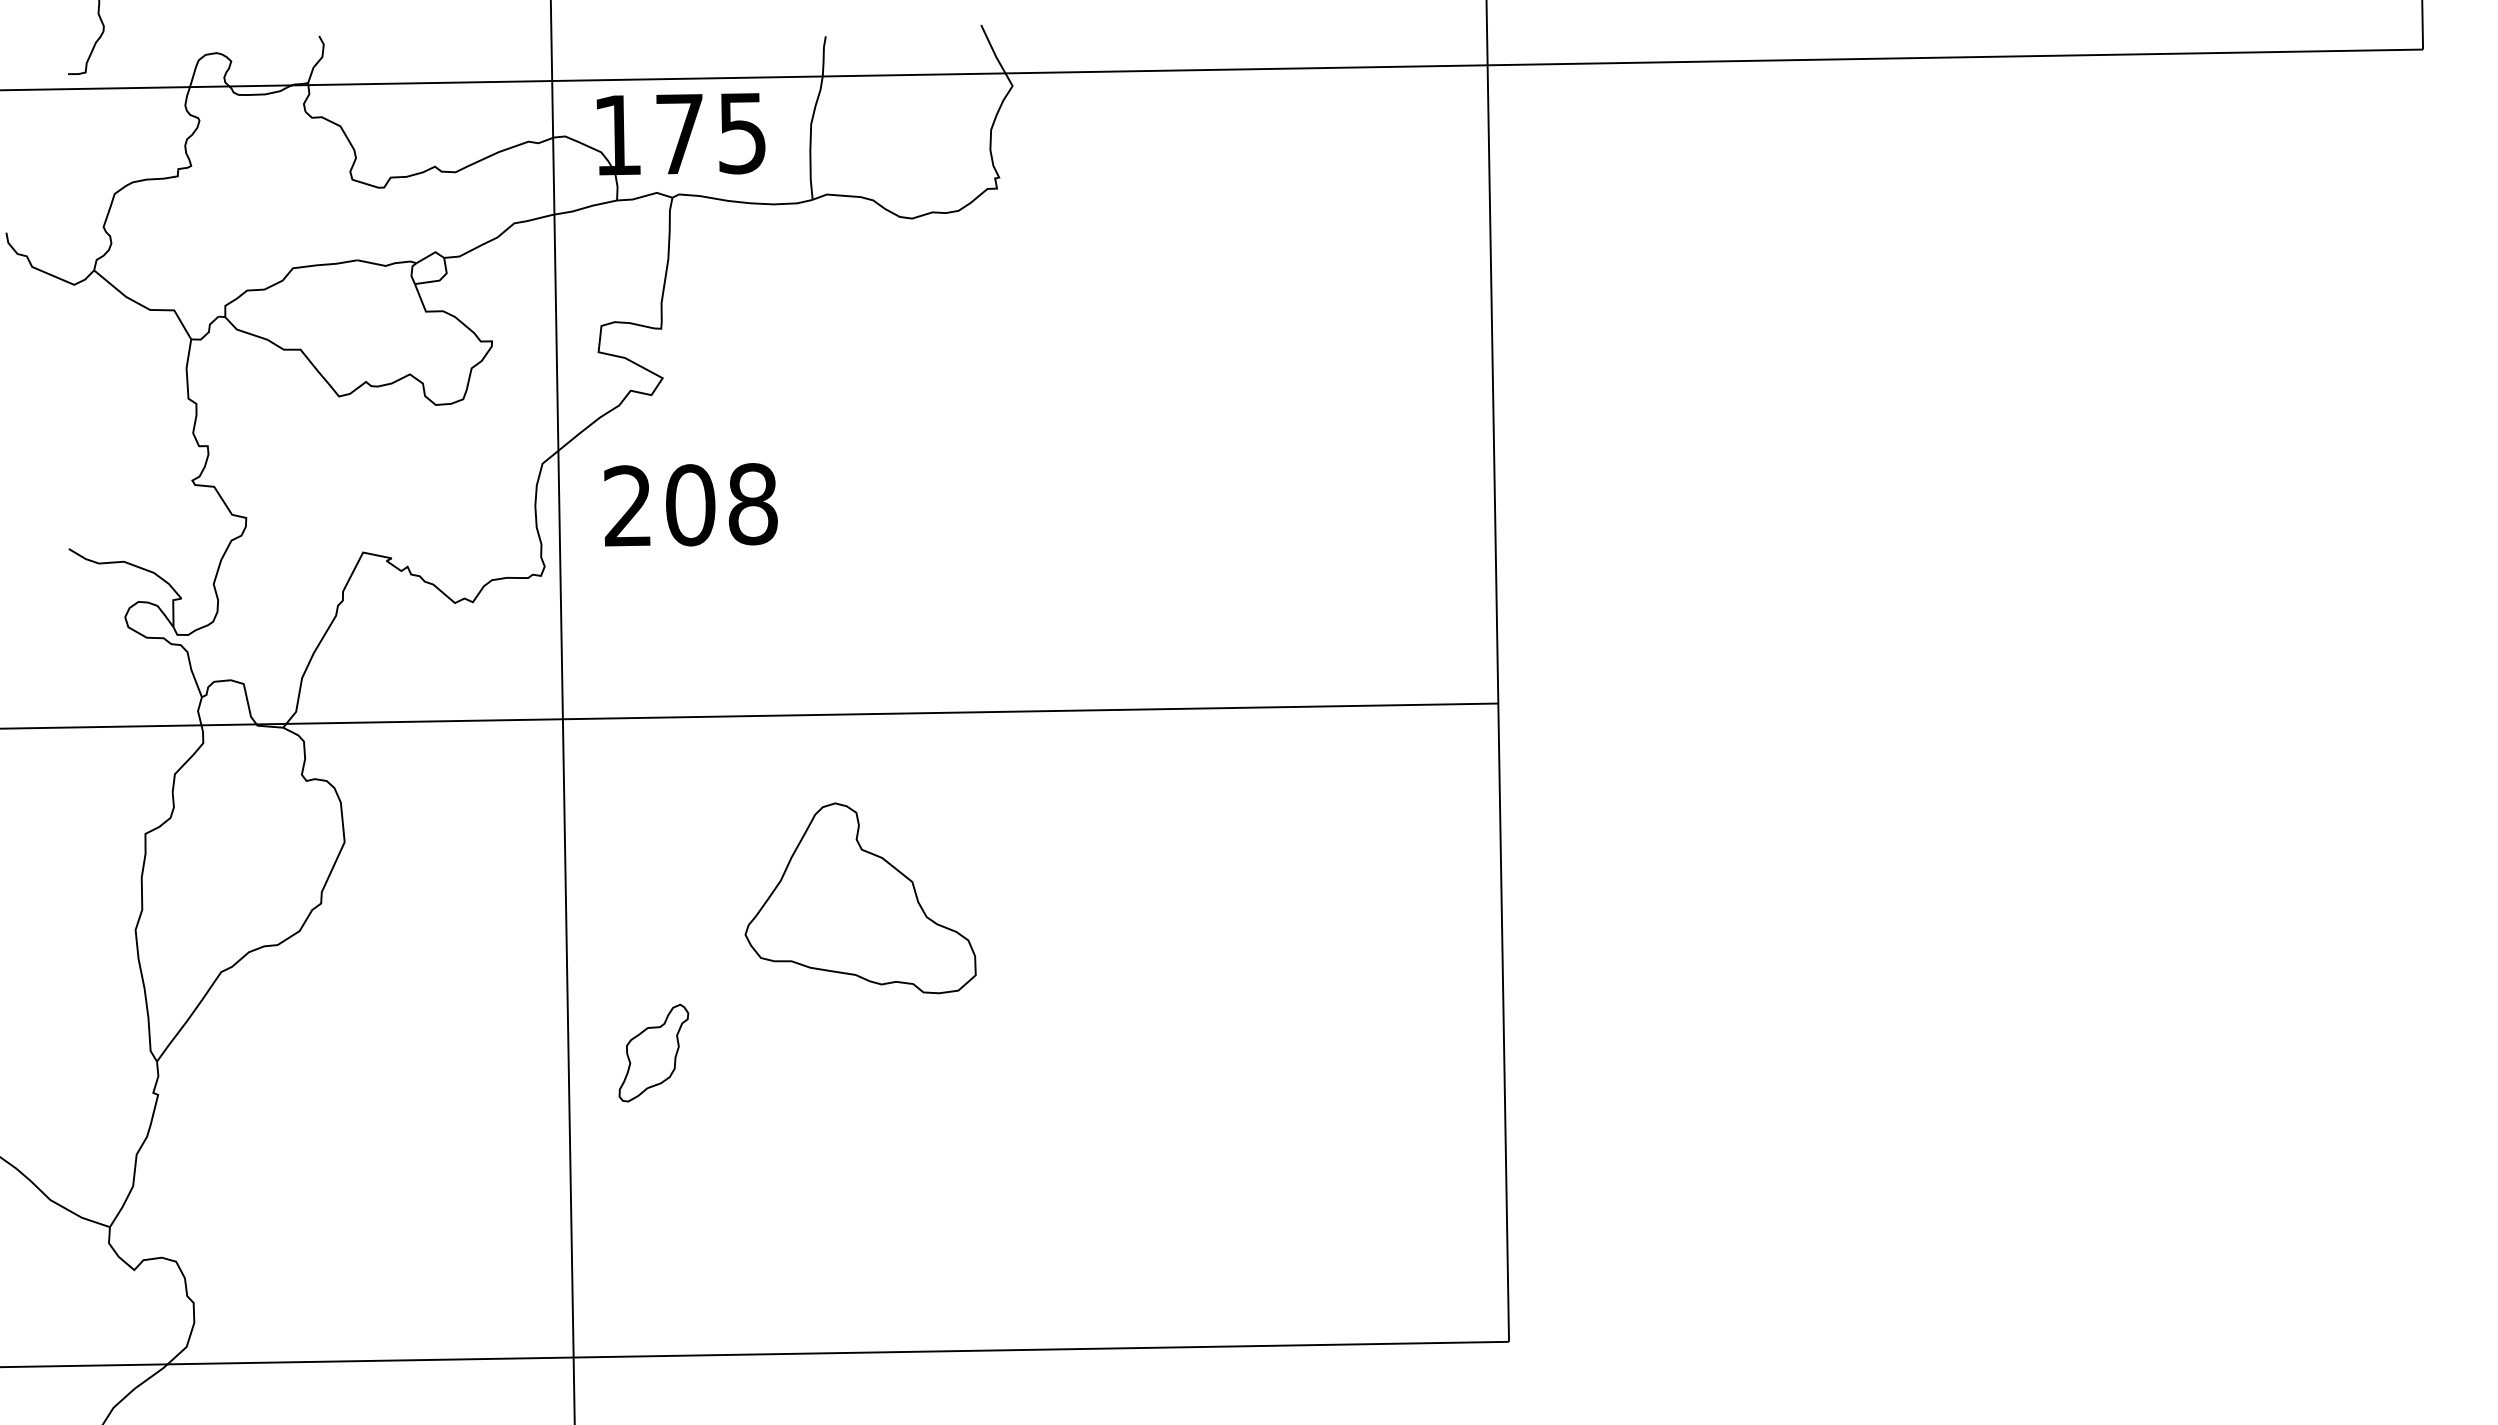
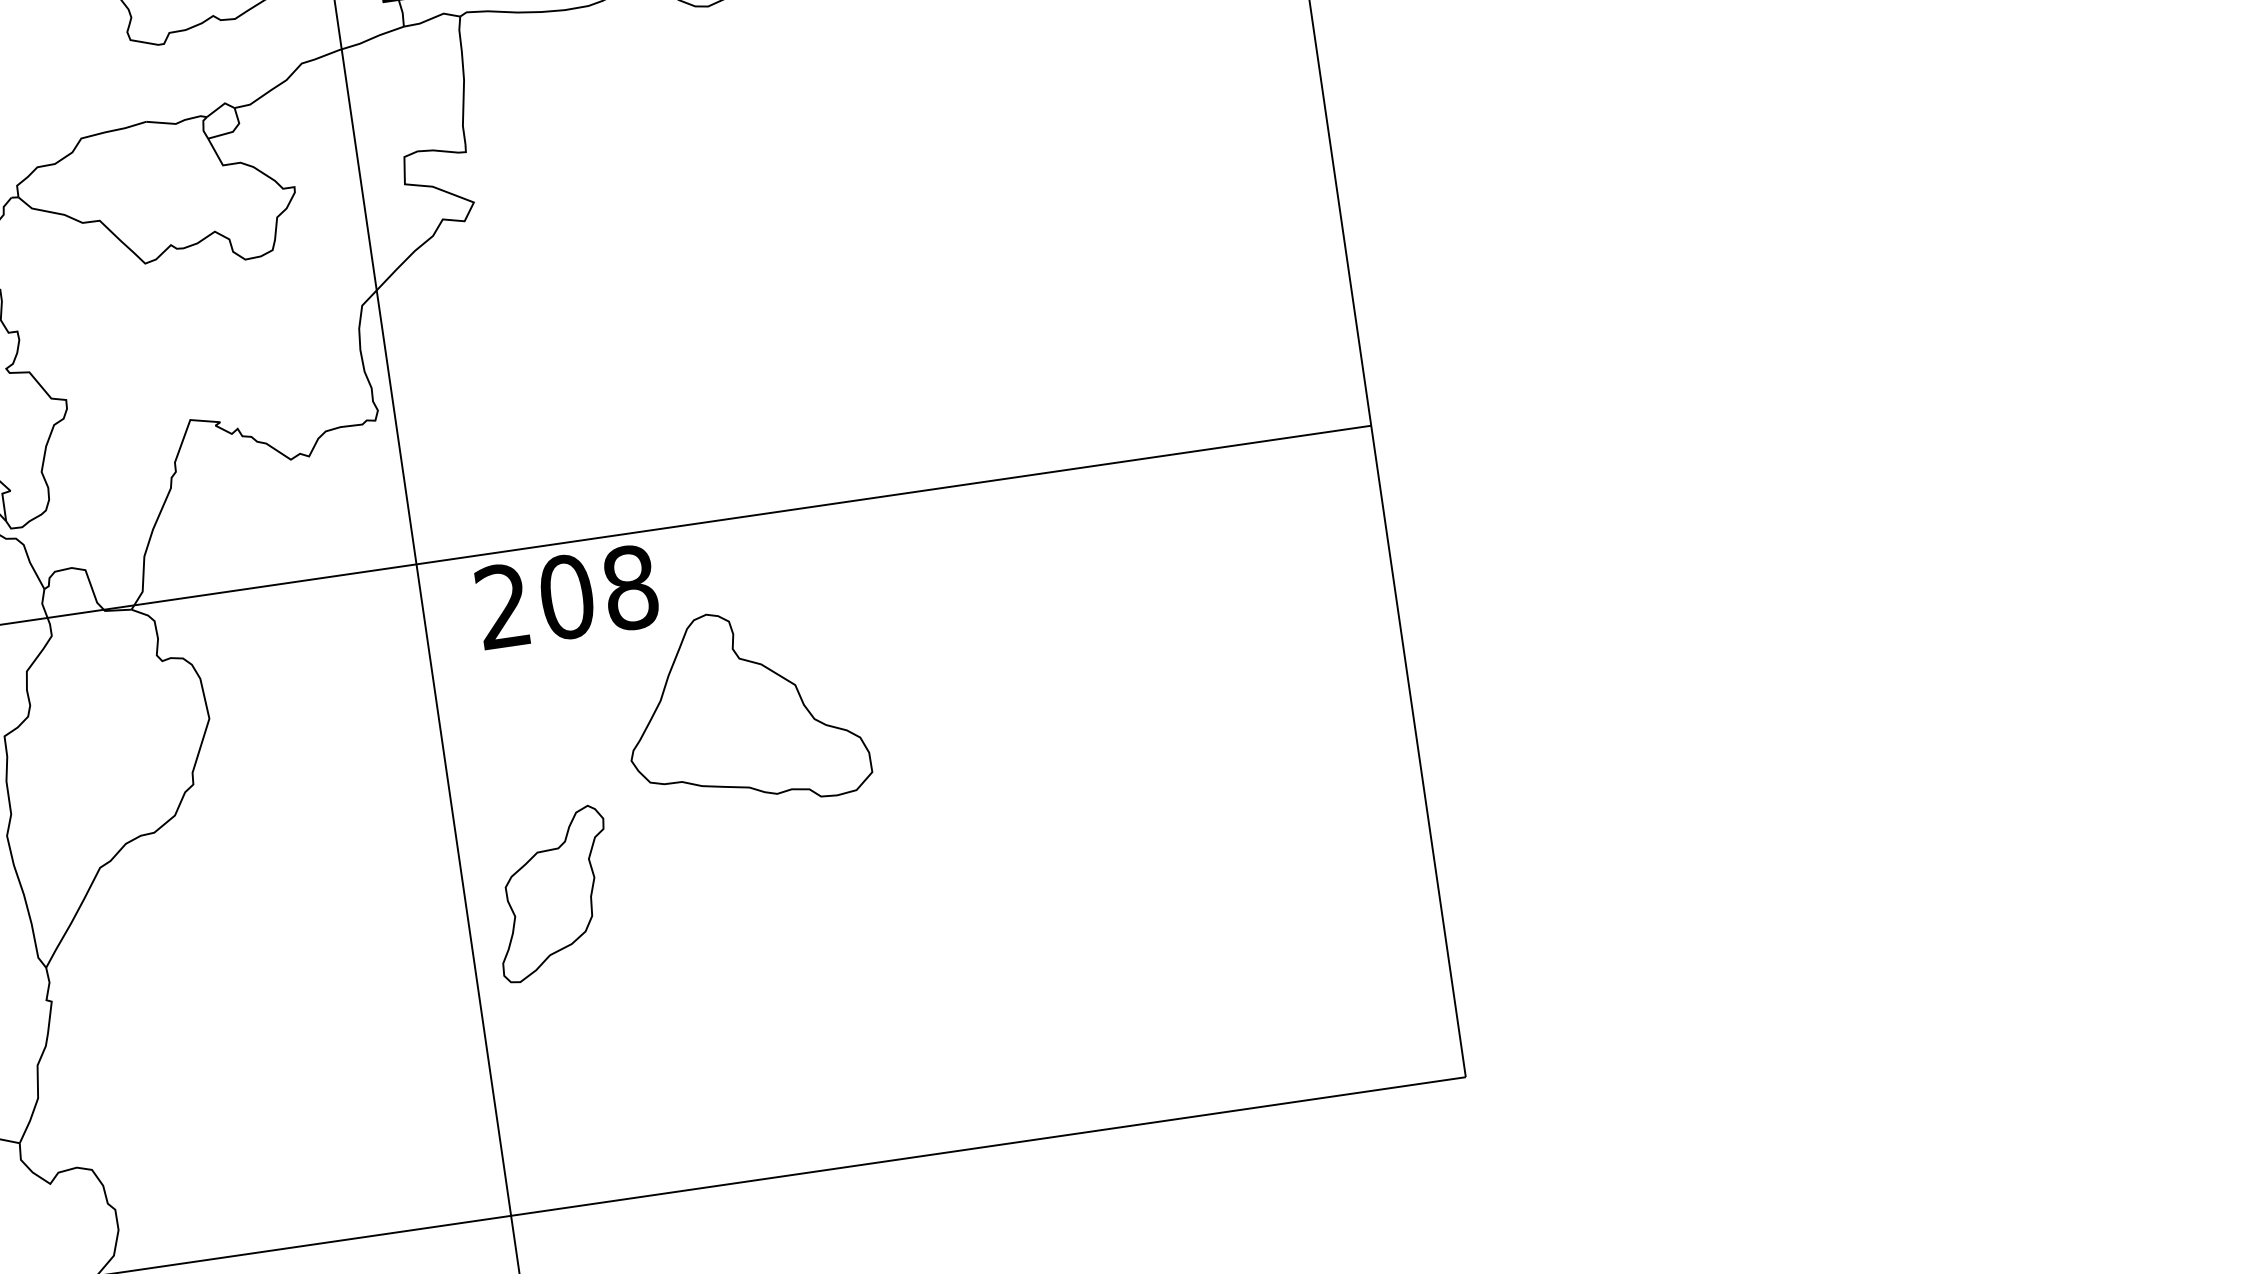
text: (690, 504) -> (566, 596), moved
part: (653, 1052) -> (552, 893), size x1.67

